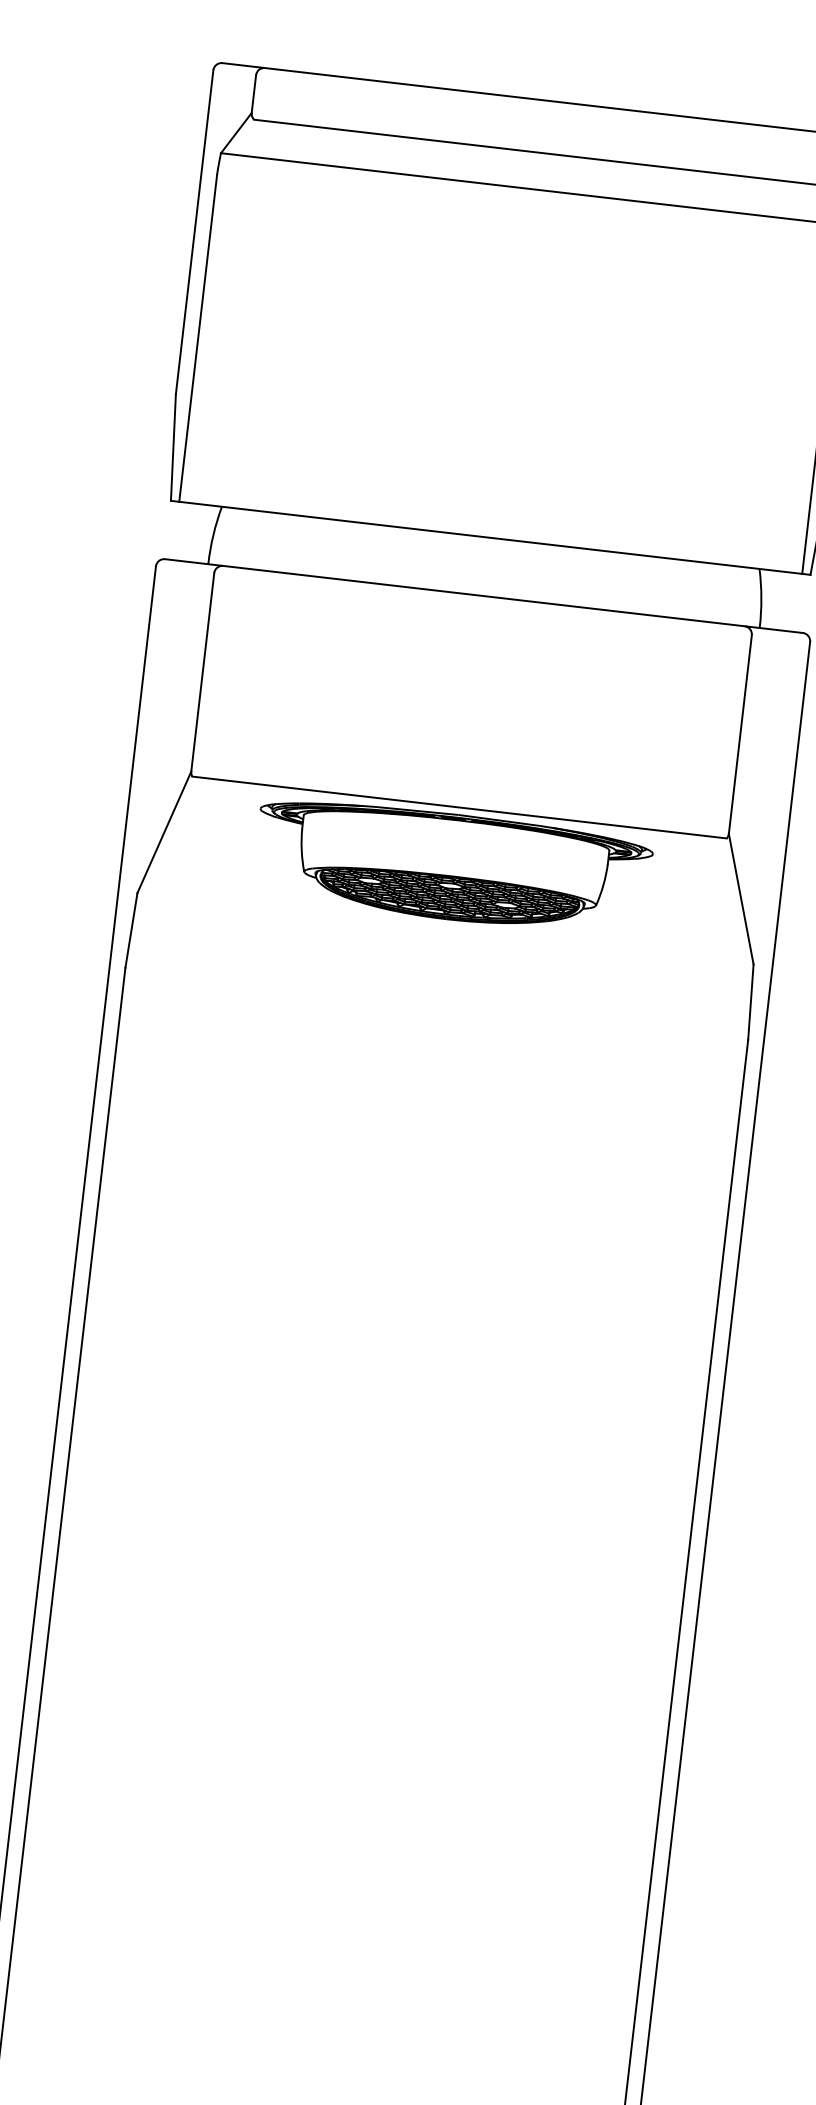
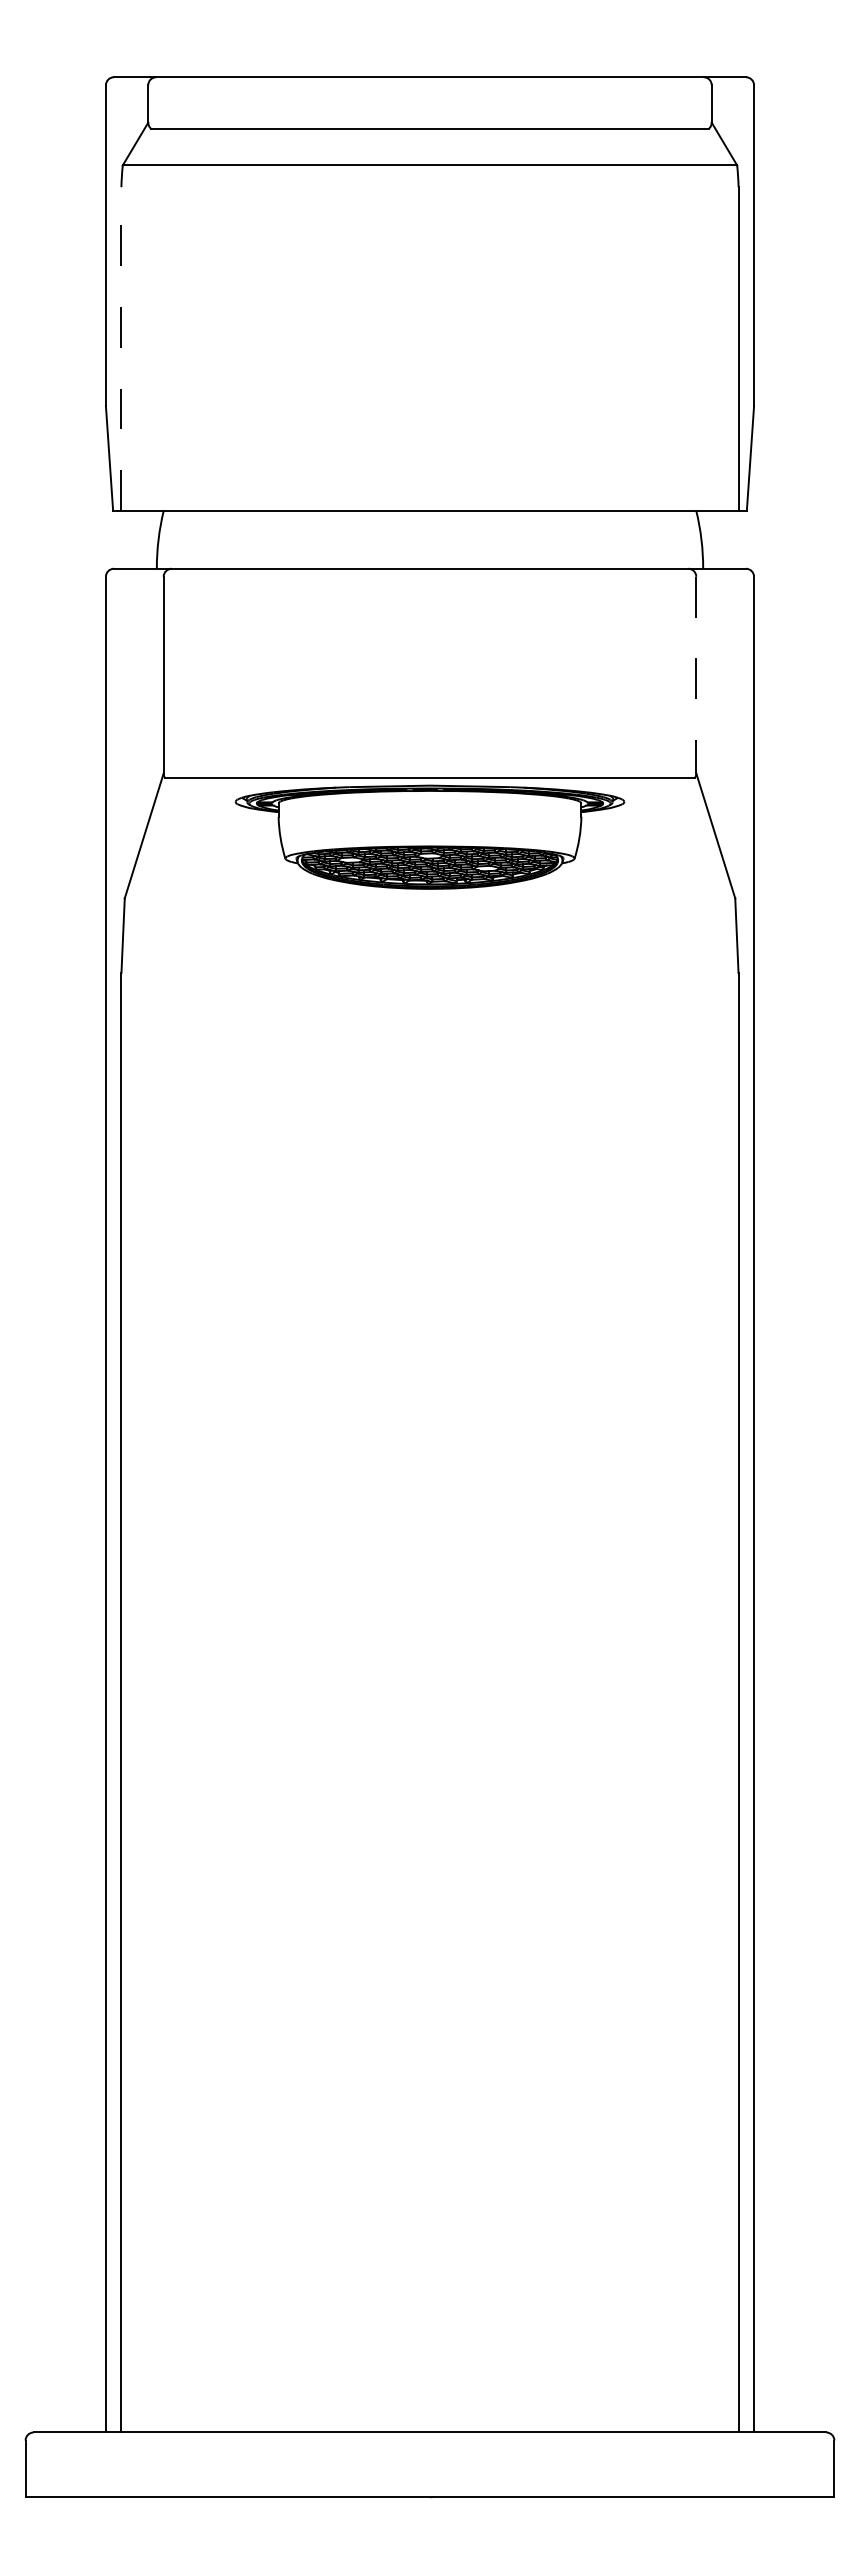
line: (198, 338) -> (121, 349), solid -> dashed
line: (740, 734) -> (696, 675), solid -> dashed

